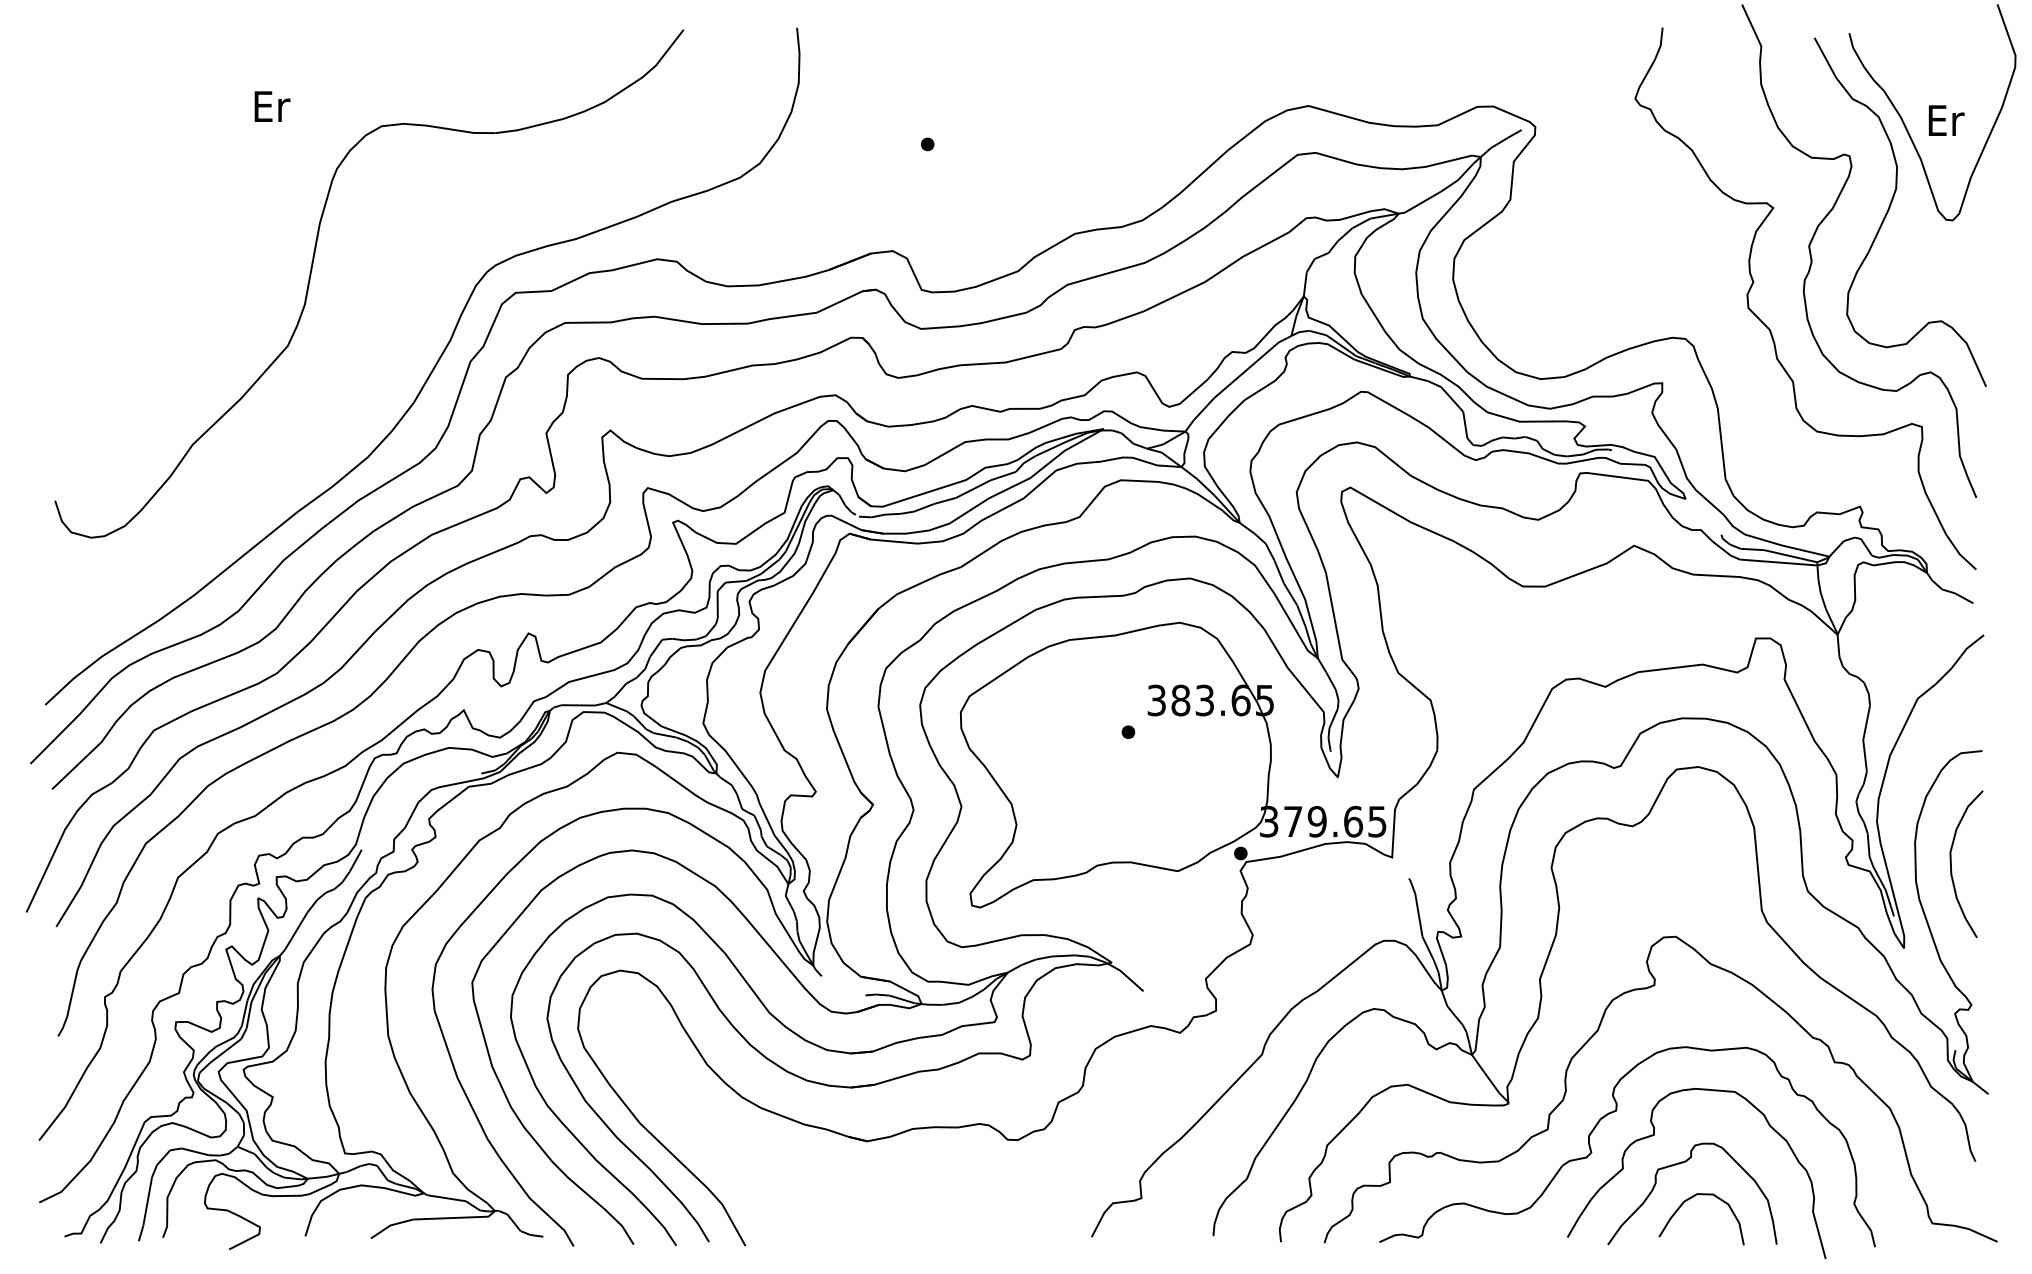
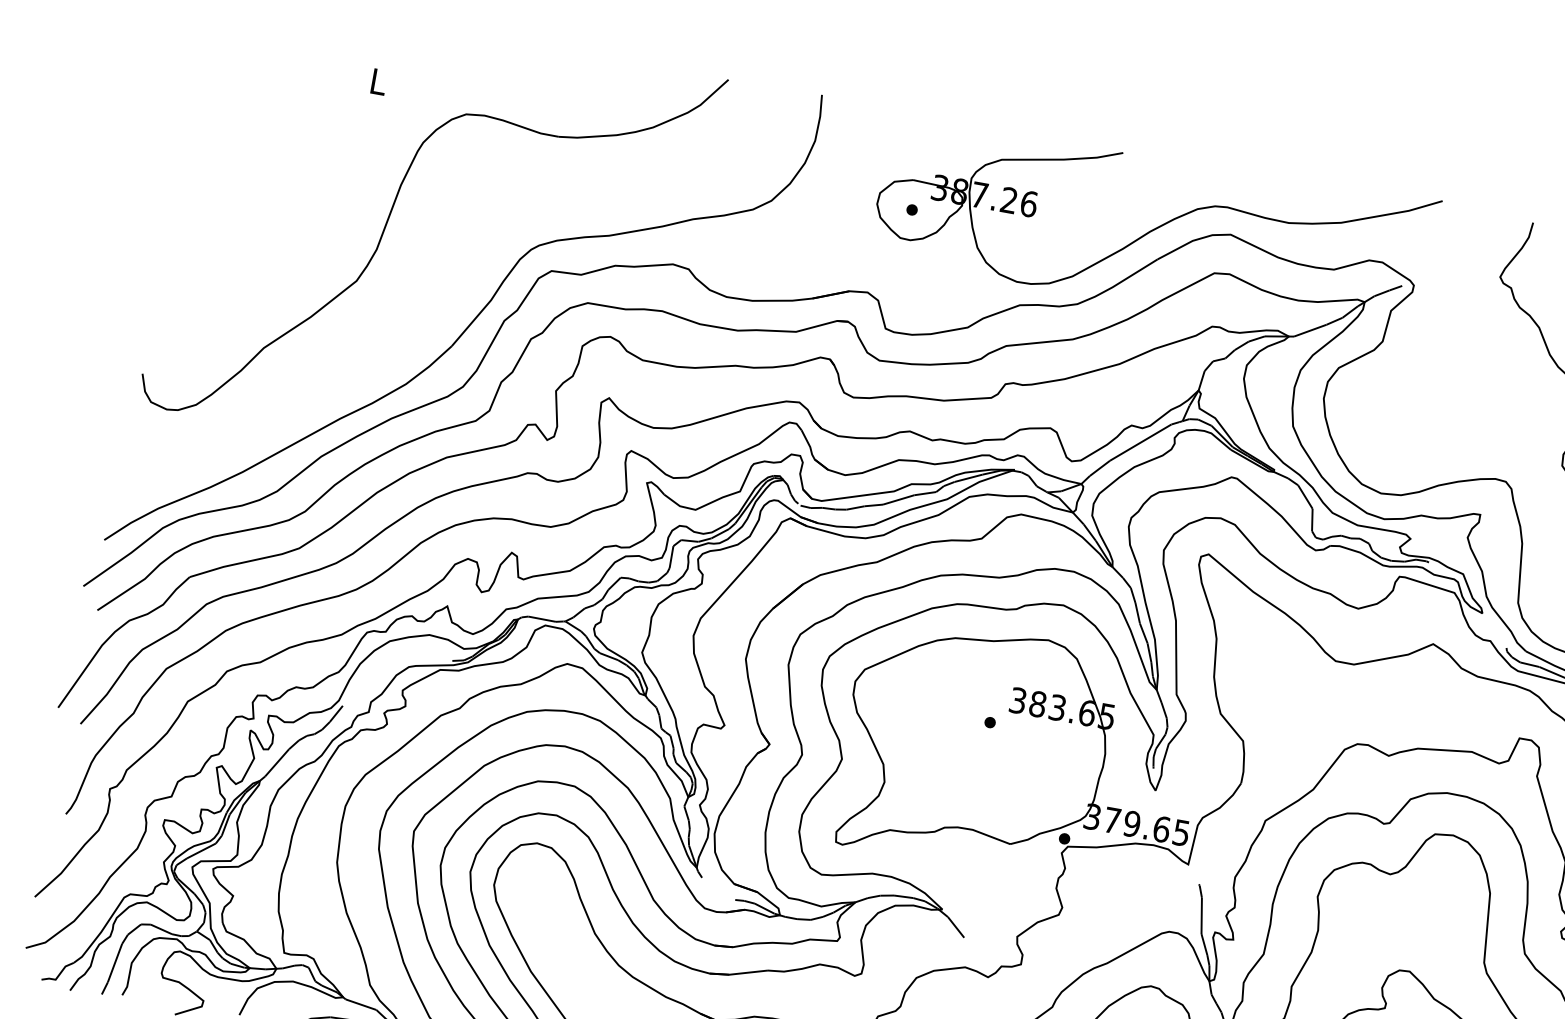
text: (272, 106) -> (379, 81), Er -> L
part: (1217, 113) -> (1154, 227), added

